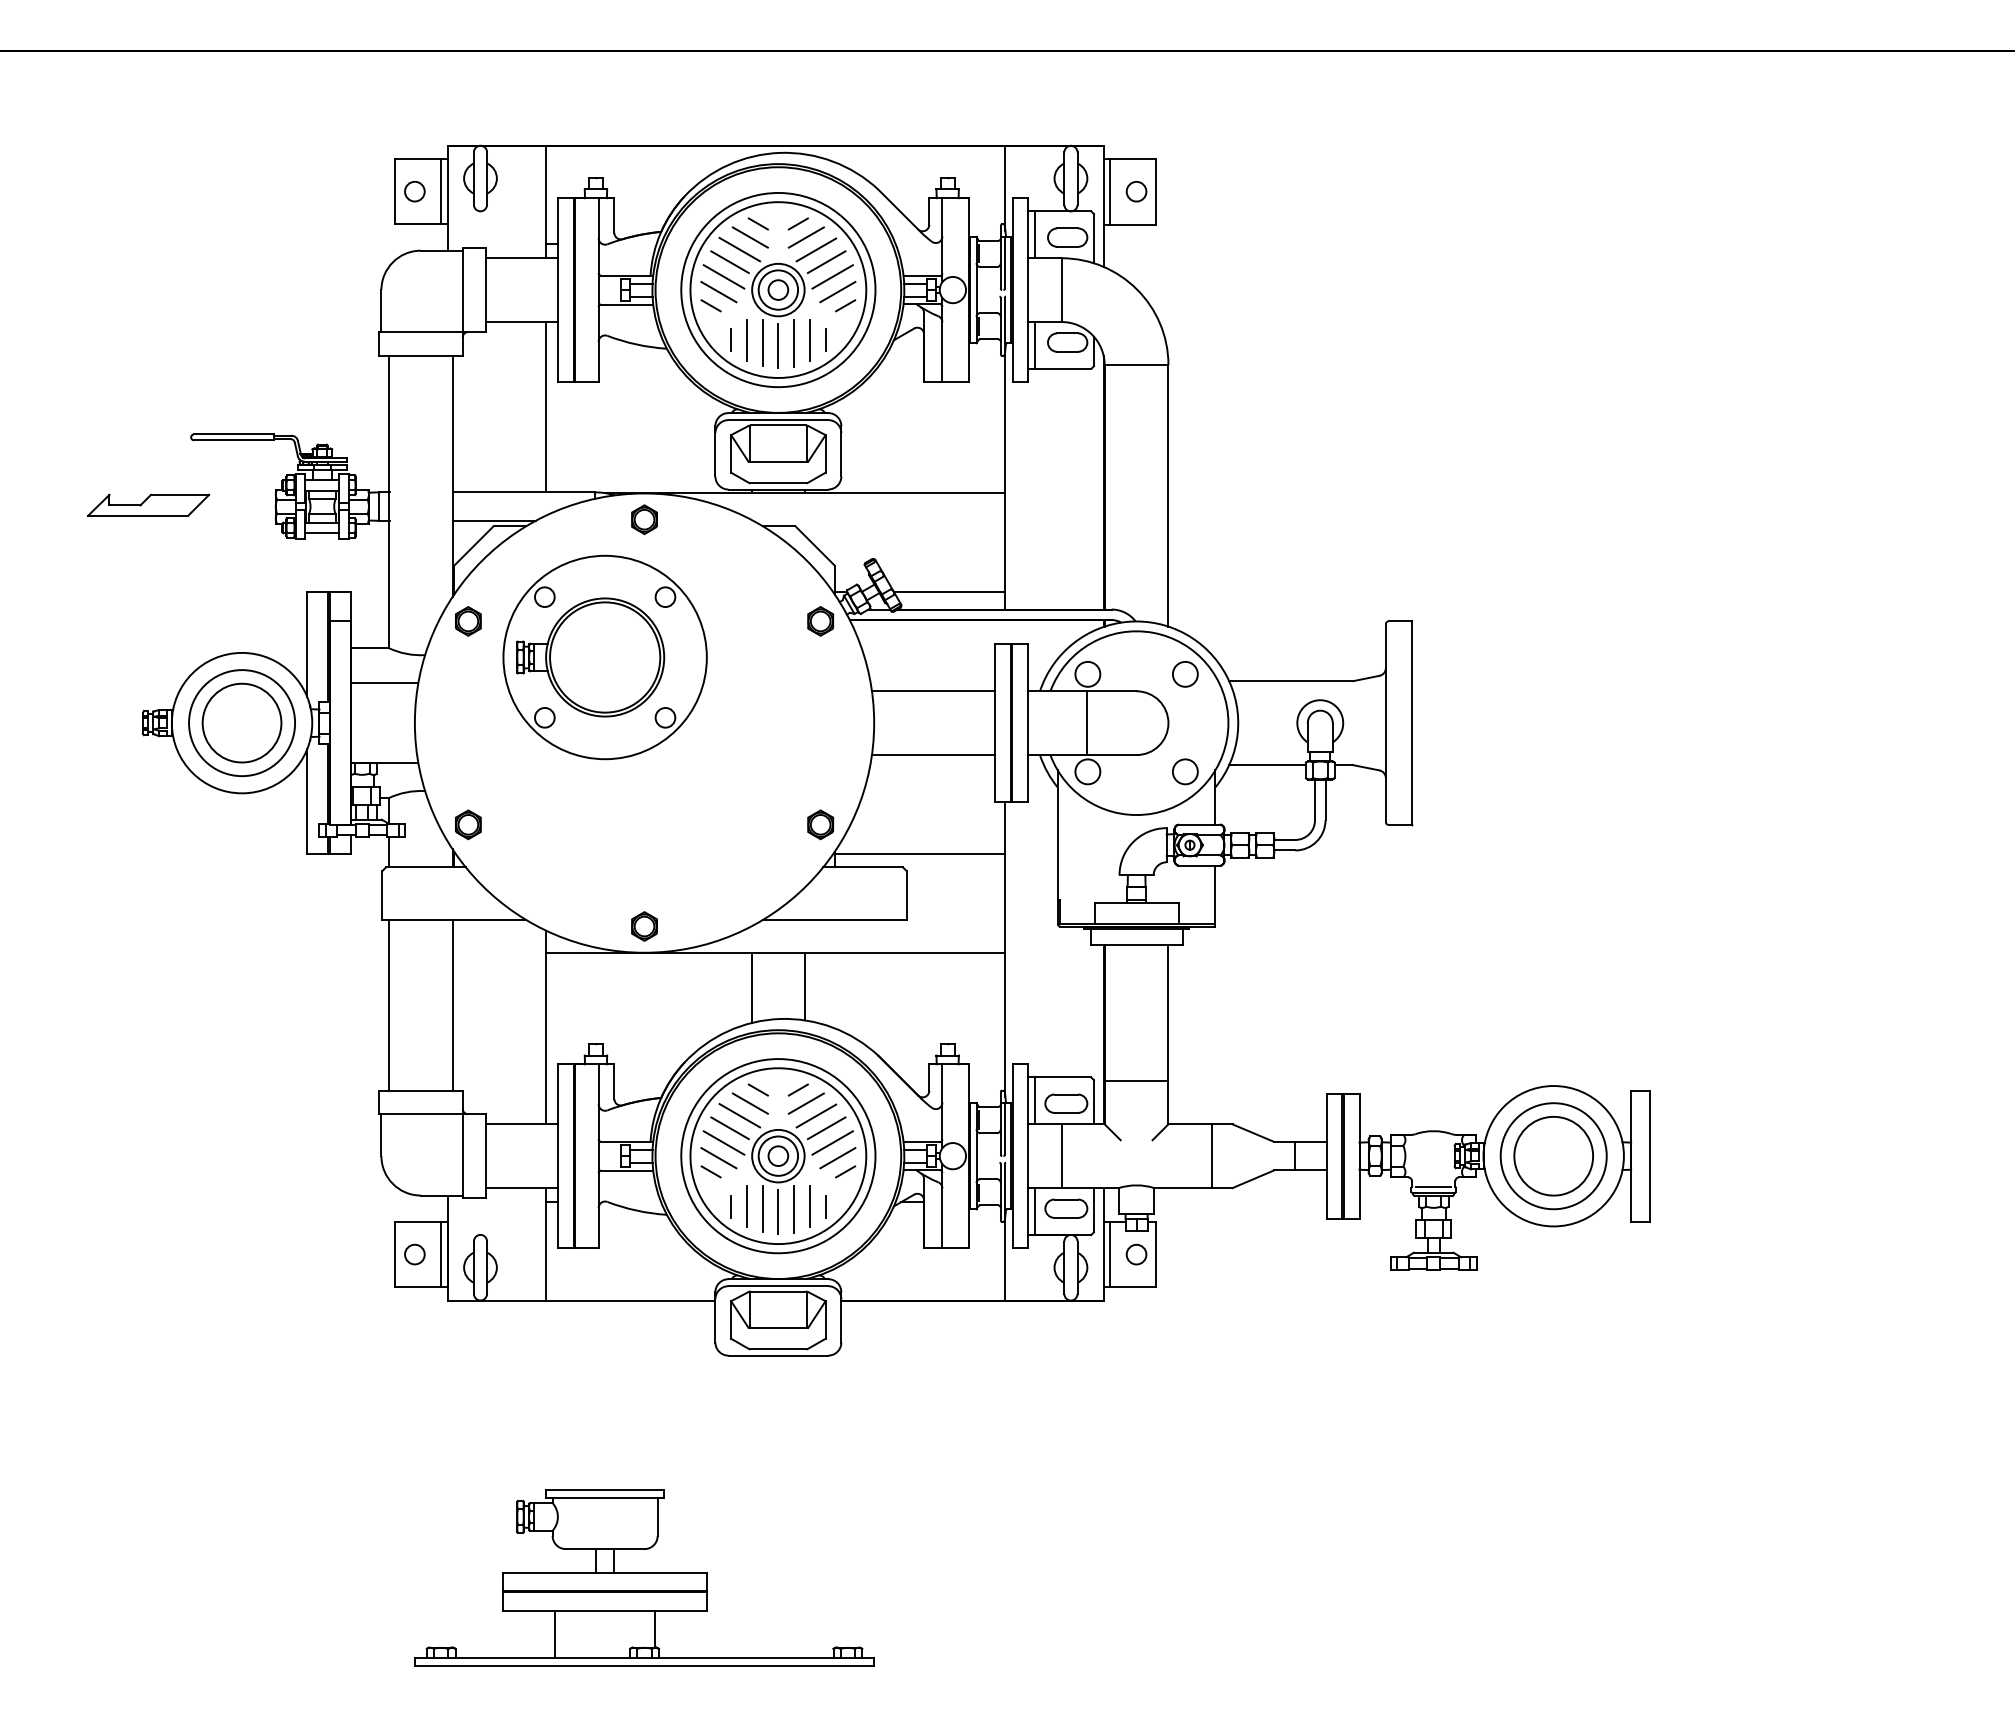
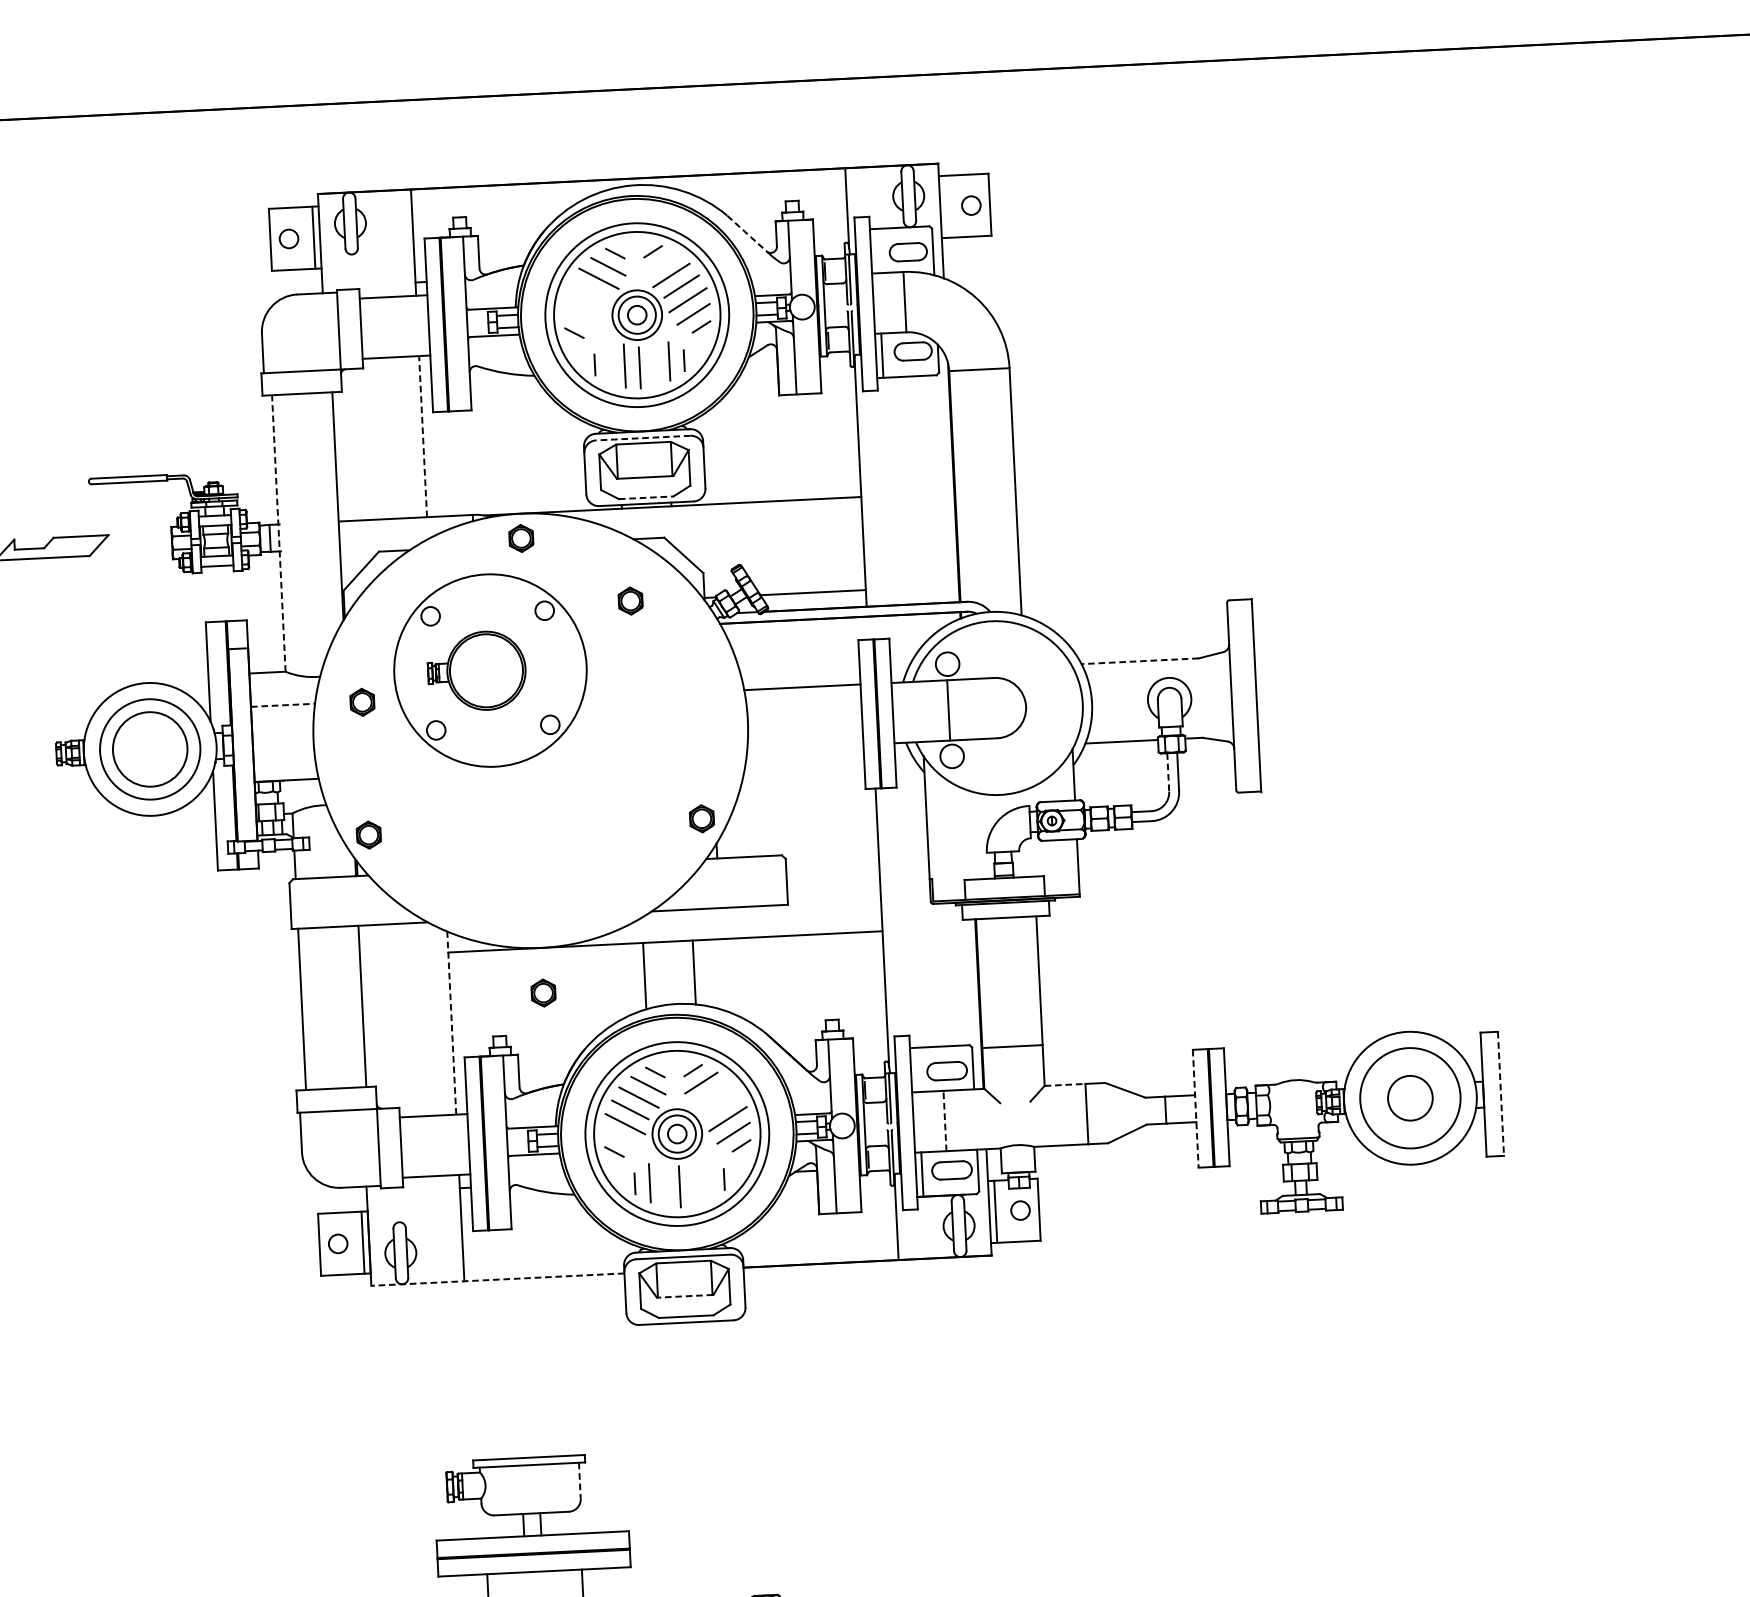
line: (1110, 191) -> (946, 206), removed
line: (900, 211) -> (749, 235), solid -> dashed
line: (1034, 234) -> (876, 250), removed
line: (805, 237) -> (660, 264), removed
line: (729, 262) -> (589, 291), removed
line: (723, 276) -> (584, 304), removed
line: (718, 291) -> (580, 319), removed
line: (746, 340) -> (609, 364), removed
line: (794, 343) -> (654, 364), removed
line: (546, 406) -> (423, 435), solid -> dashed
line: (778, 420) -> (643, 438), solid -> dashed
line: (778, 483) -> (646, 498), solid -> dashed
line: (388, 501) -> (278, 533), solid -> dashed
line: (494, 520) -> (379, 546), removed
part: (468, 621) -> (362, 702), moved
part: (820, 621) -> (630, 601), moved
part: (590, 657) -> (476, 671), size x0.7
circle: (1185, 674) -> (1039, 659), removed
line: (1291, 681) -> (1140, 661), solid -> dashed
line: (384, 683) -> (283, 705), solid -> dashed
line: (932, 755) -> (804, 748), removed
circle: (1185, 771) -> (1044, 751), removed
line: (1315, 800) -> (1168, 772), solid -> dashed
line: (919, 854) -> (796, 842), removed
part: (644, 926) -> (543, 993), moved
line: (546, 1027) -> (452, 1023), solid -> dashed
line: (1034, 1100) -> (916, 1069), removed
line: (816, 1115) -> (711, 1093), removed
line: (1190, 1124) -> (1065, 1085), solid -> dashed
line: (826, 1128) -> (721, 1105), removed
circle: (1553, 1155) -> (1410, 1097), size x0.6
line: (1061, 1156) -> (945, 1121), solid -> dashed
line: (1326, 1156) -> (1195, 1109), solid -> dashed
line: (1649, 1156) -> (1500, 1094), solid -> dashed
line: (718, 1158) -> (620, 1139), removed
line: (1433, 1186) -> (1298, 1132), removed
line: (809, 1206) -> (709, 1180), removed
line: (762, 1208) -> (664, 1184), removed
line: (794, 1209) -> (695, 1183), removed
line: (581, 1300) -> (497, 1279), solid -> dashed
line: (778, 1327) -> (685, 1296), solid -> dashed
line: (657, 1517) -> (579, 1481), solid -> dashed

